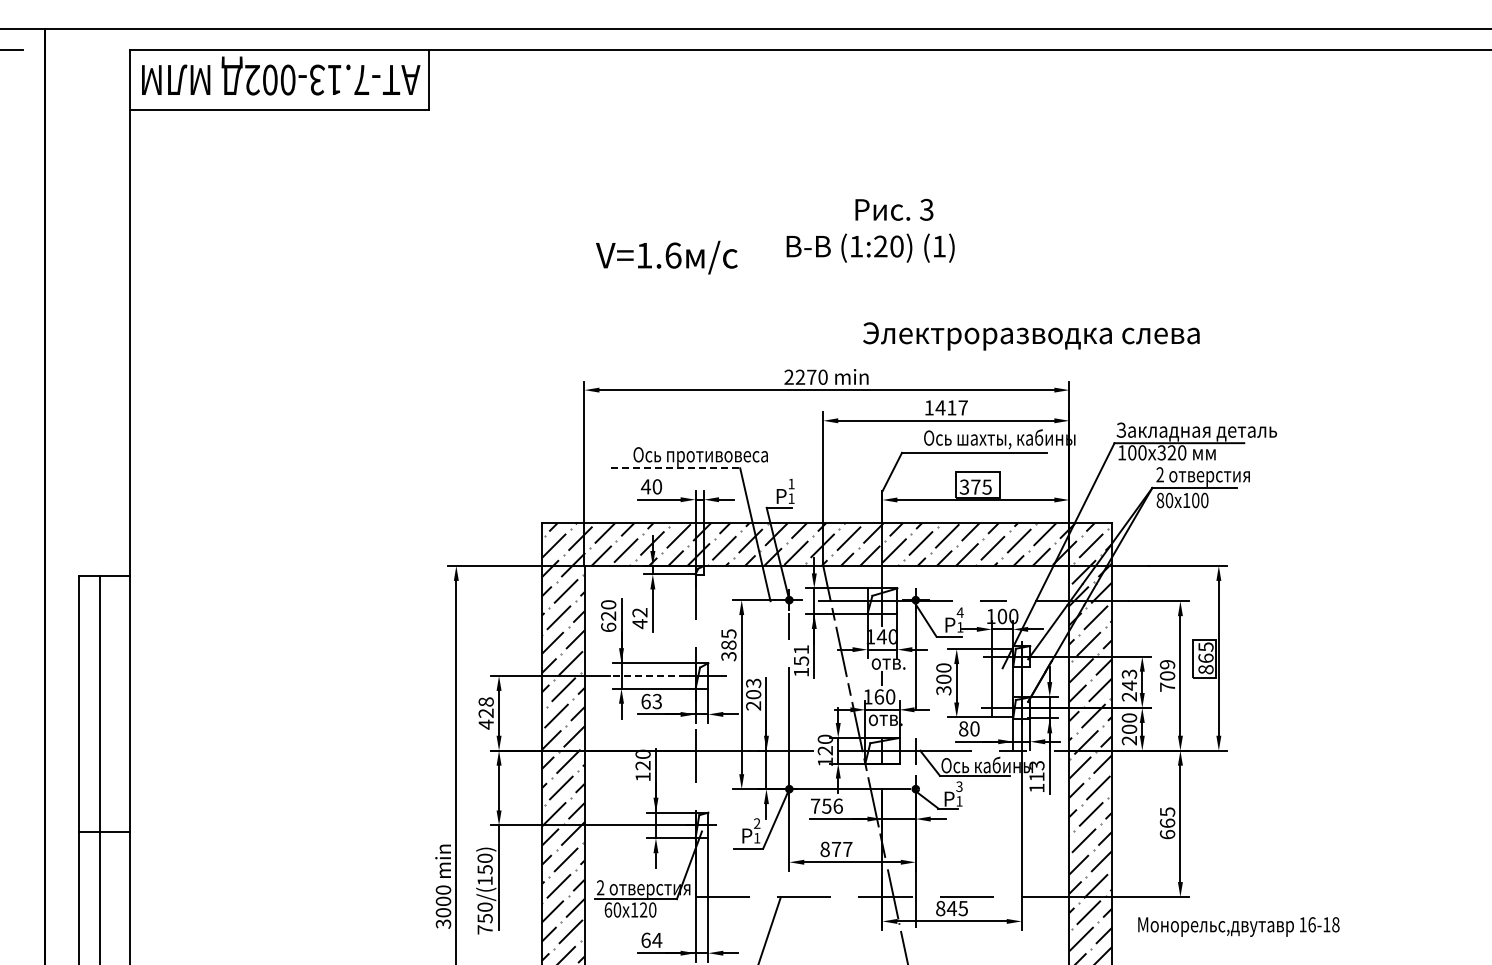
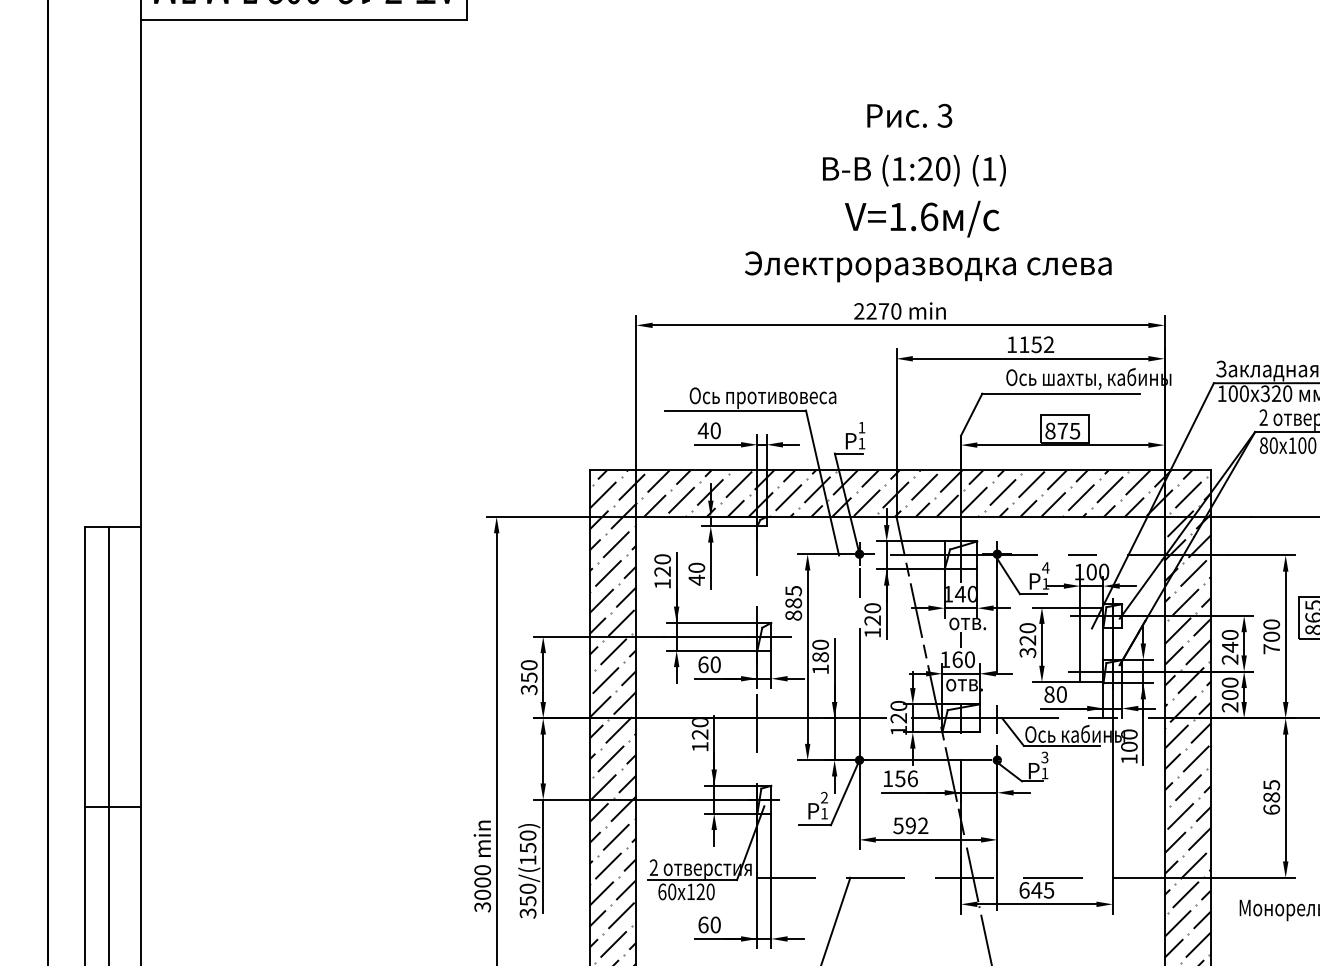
text: (894, 209) -> (909, 115), moved
text: (870, 247) -> (914, 169), moved
text: (666, 257) -> (921, 218), moved
text: (1031, 336) -> (928, 266), moved
text: (951, 407) -> (1036, 344), 1417 -> 1152
line: (675, 468) -> (735, 410), dashed -> solid
text: (964, 486) -> (1050, 430), 375 -> 875
text: (639, 612) -> (696, 567), 42 -> 40
text: (608, 626) -> (662, 582), 620 -> 120
text: (801, 655) -> (872, 614), 151 -> 120
text: (728, 656) -> (793, 615), 385 -> 885
text: (1167, 664) -> (1271, 624), 709 -> 700
text: (1128, 673) -> (1229, 634), 243 -> 240
line: (647, 675) -> (704, 636), dashed -> solid
text: (943, 678) -> (1027, 639), 300 -> 320
text: (753, 694) -> (820, 657), 203 -> 180
text: (656, 701) -> (714, 664), 63 -> 60
text: (485, 713) -> (528, 677), 428 -> 350
text: (1036, 771) -> (1128, 740), 113 -> 100
text: (815, 805) -> (888, 778), 756 -> 156
text: (1167, 822) -> (1271, 796), 665 -> 685
text: (836, 849) -> (910, 825), 877 -> 592
text: (940, 908) -> (1024, 890), 845 -> 645
text: (484, 929) -> (527, 913), 750/(150) -> 350/(150)
text: (657, 940) -> (715, 925), 64 -> 60

